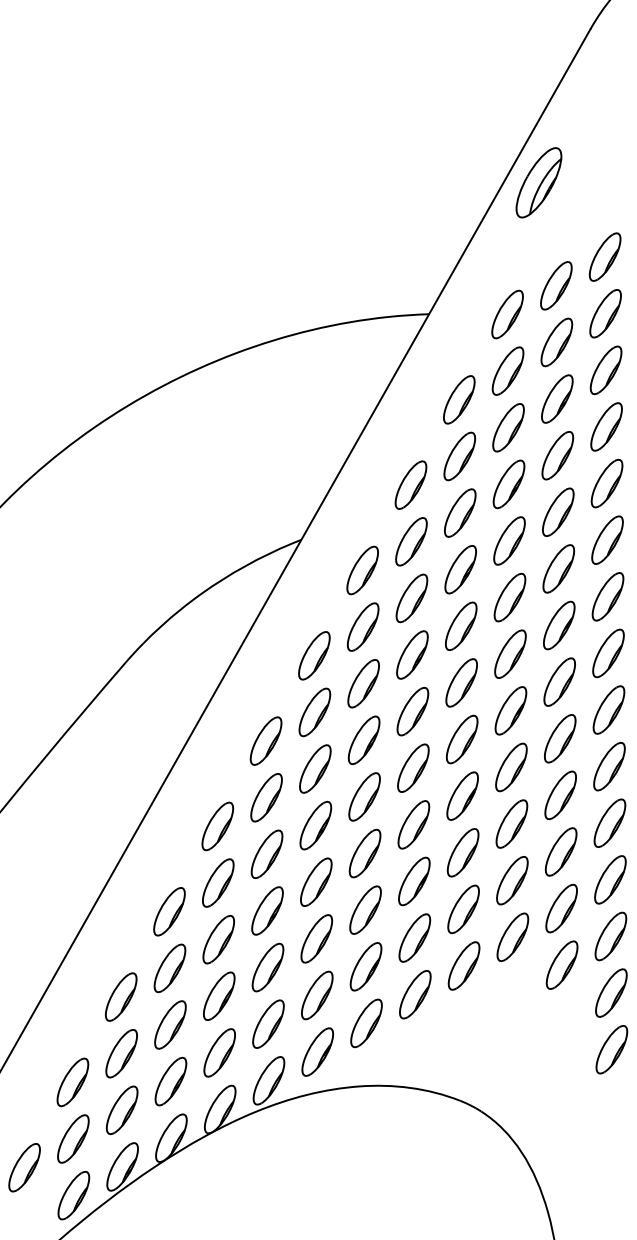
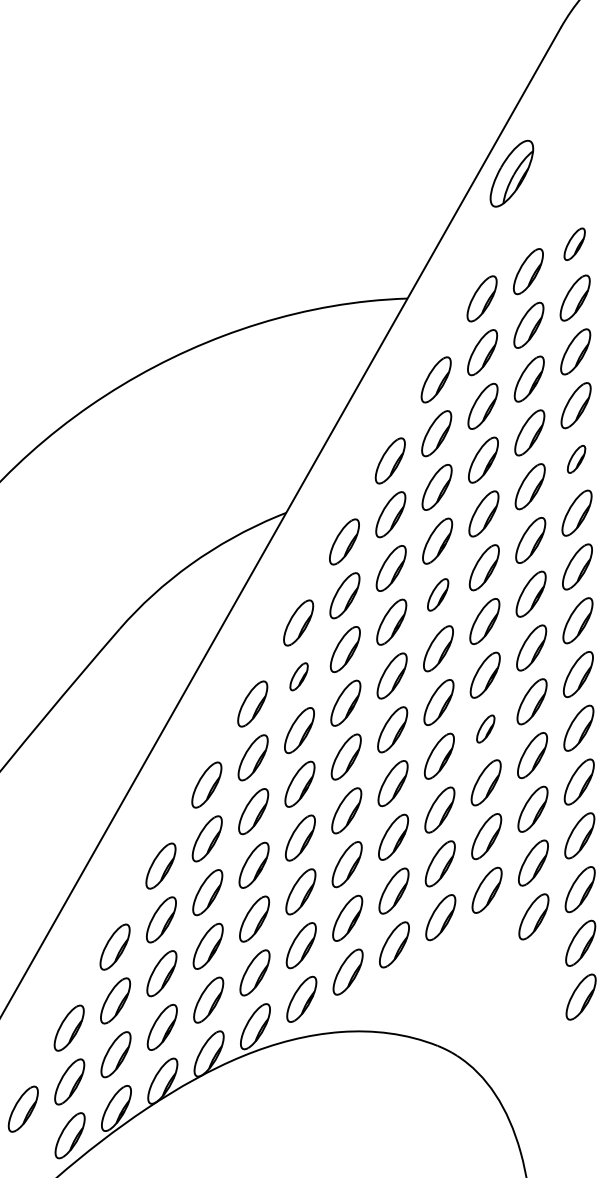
part: (604, 256) -> (574, 243), size x0.7
part: (606, 483) -> (576, 459), size x0.6
part: (461, 625) -> (438, 594), size x0.7
part: (314, 712) -> (298, 676), size x0.6
part: (511, 767) -> (485, 729), size x0.6

